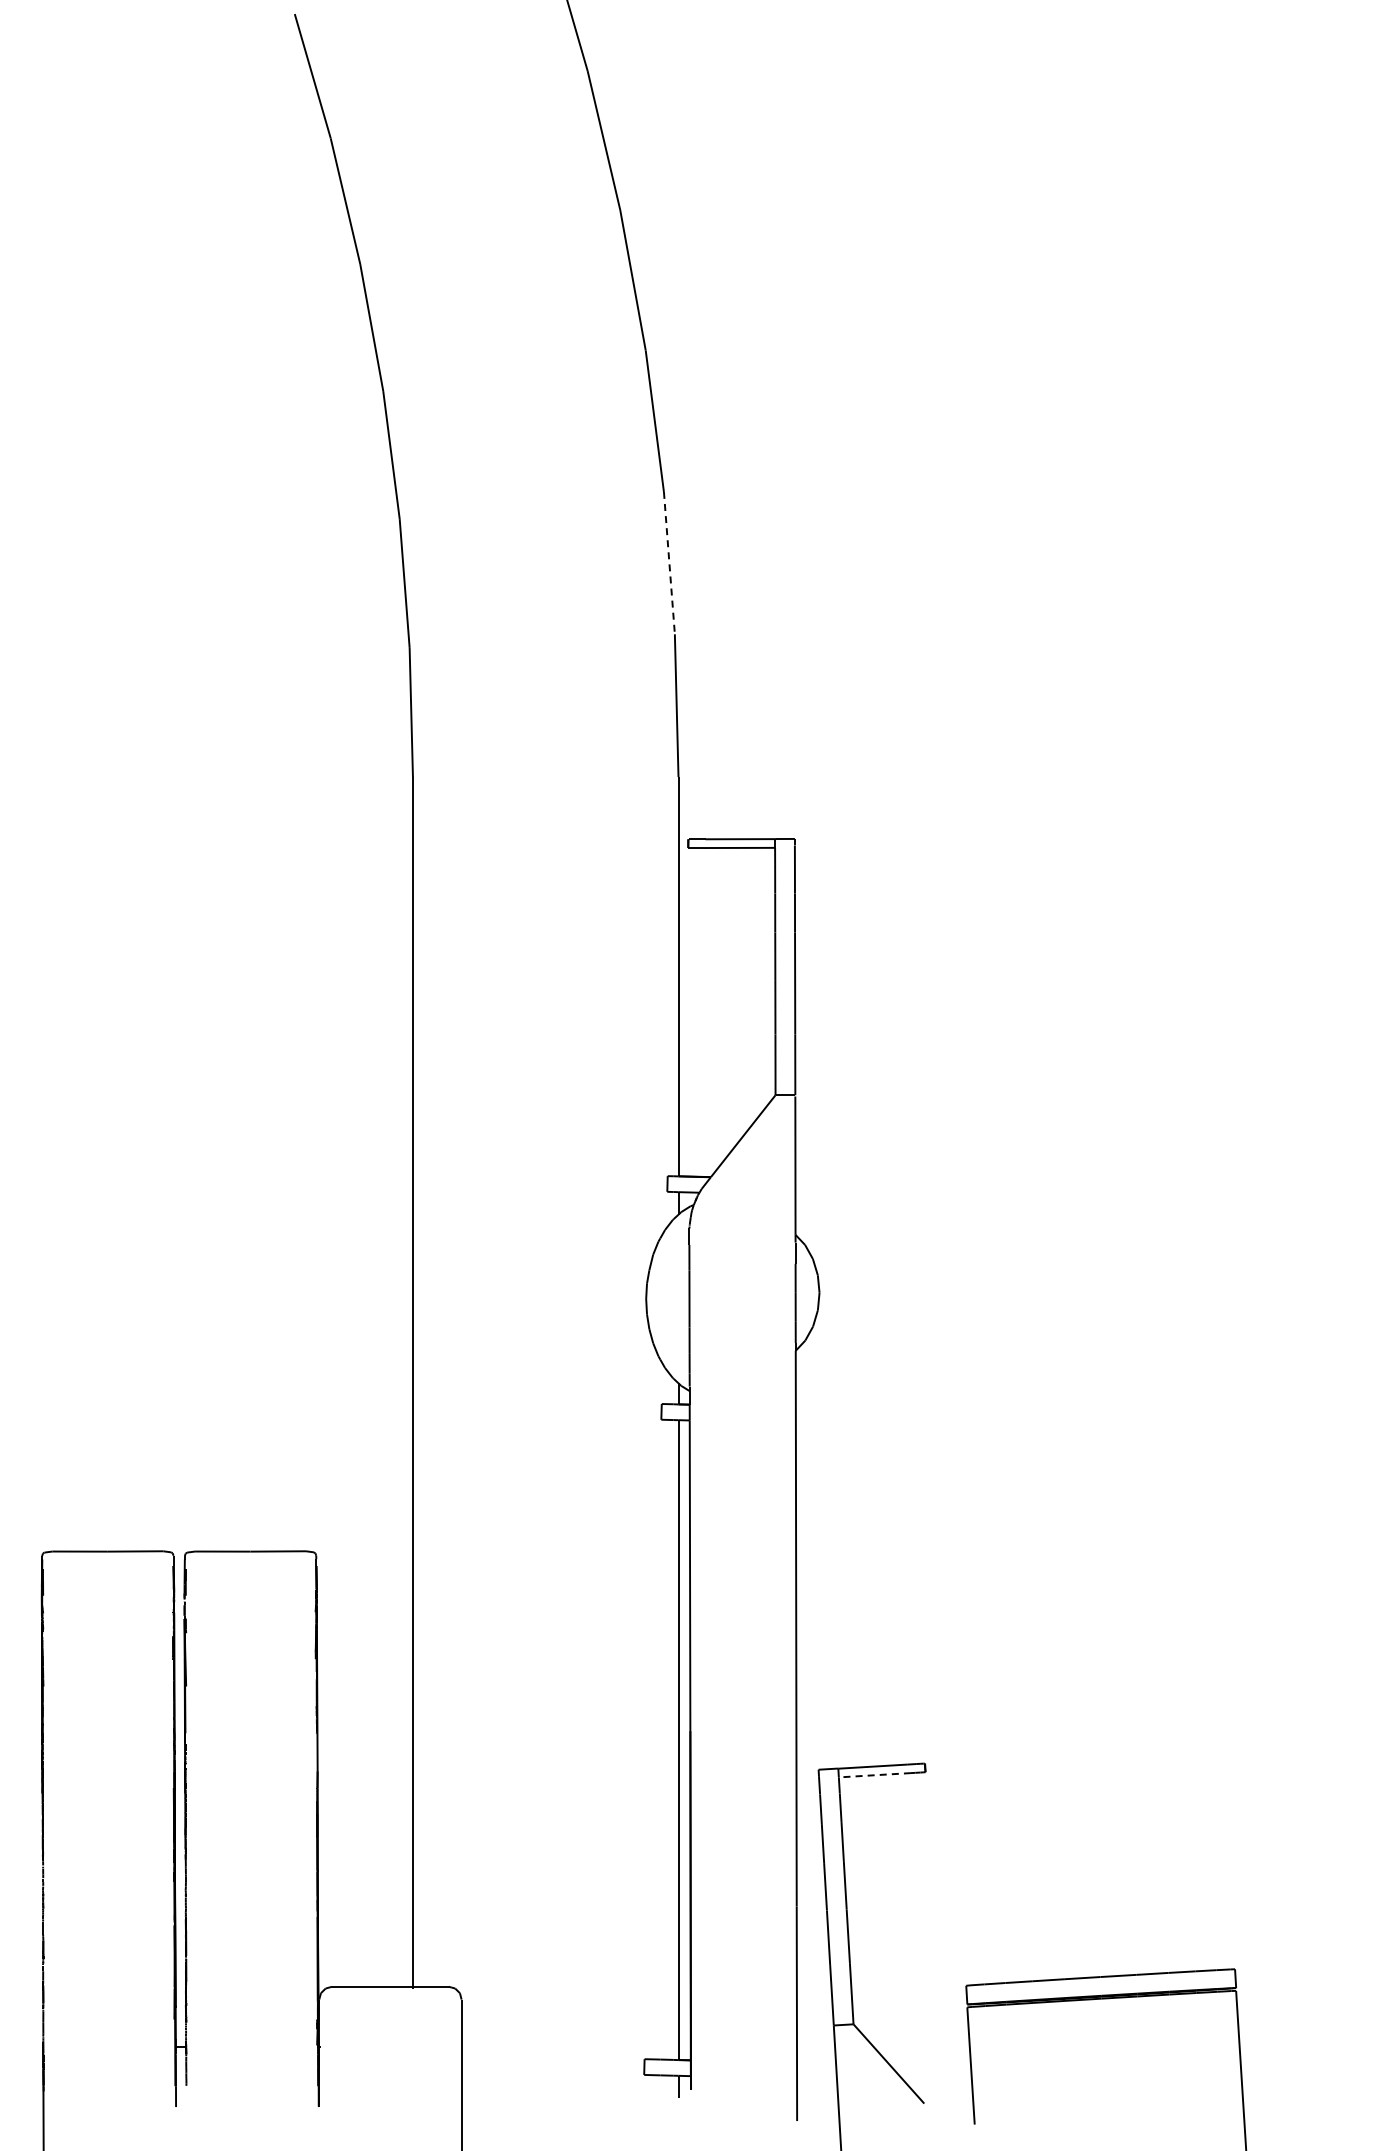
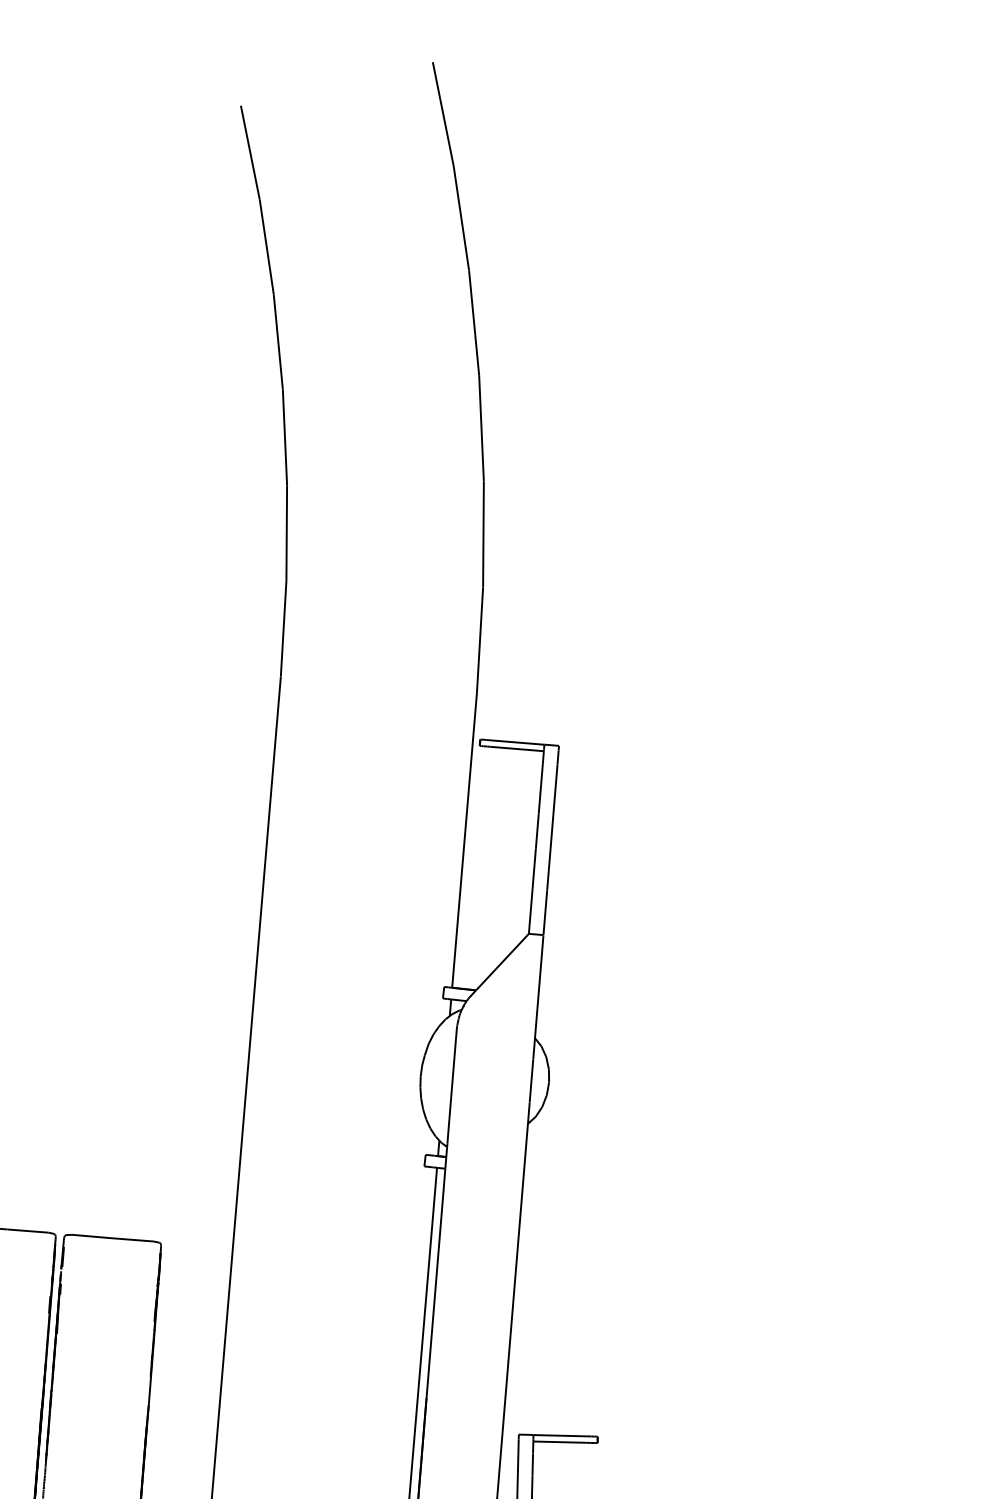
line: (669, 563) -> (483, 534), dashed -> solid
line: (874, 1775) -> (559, 1442), dashed -> solid

